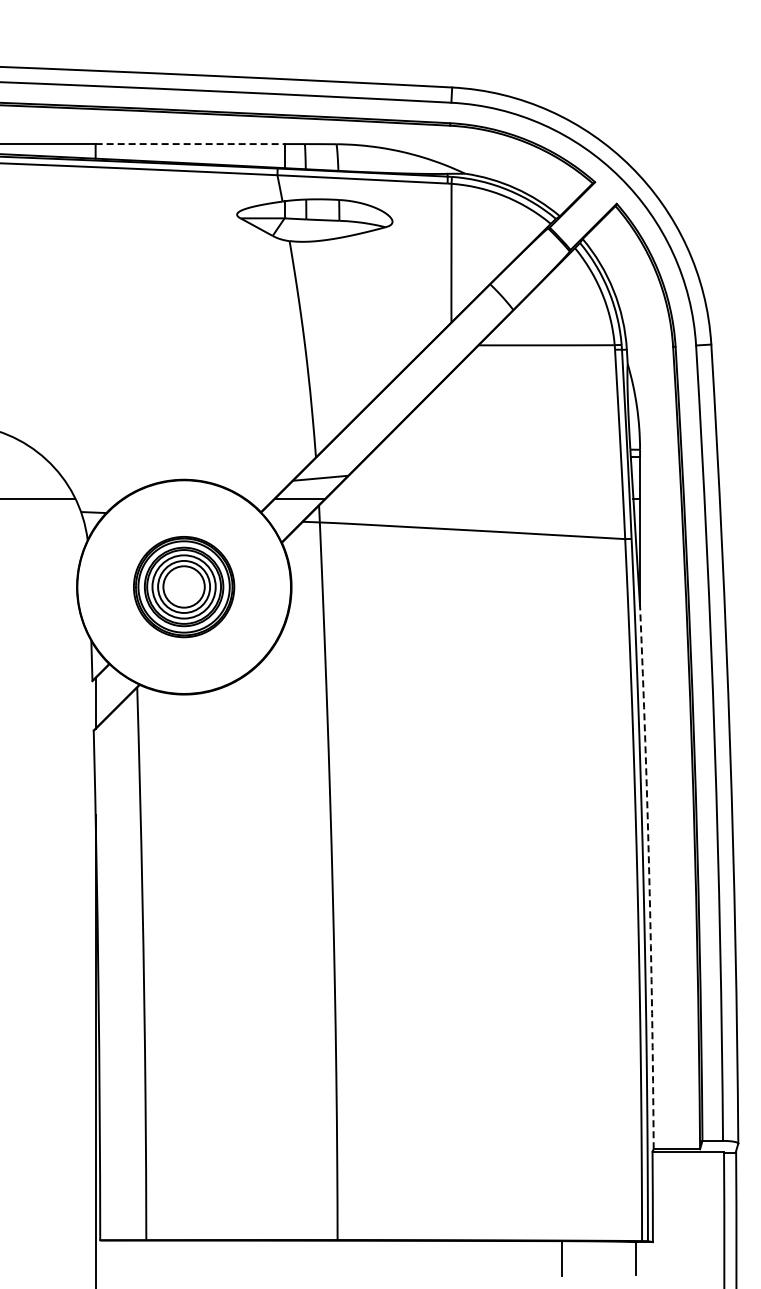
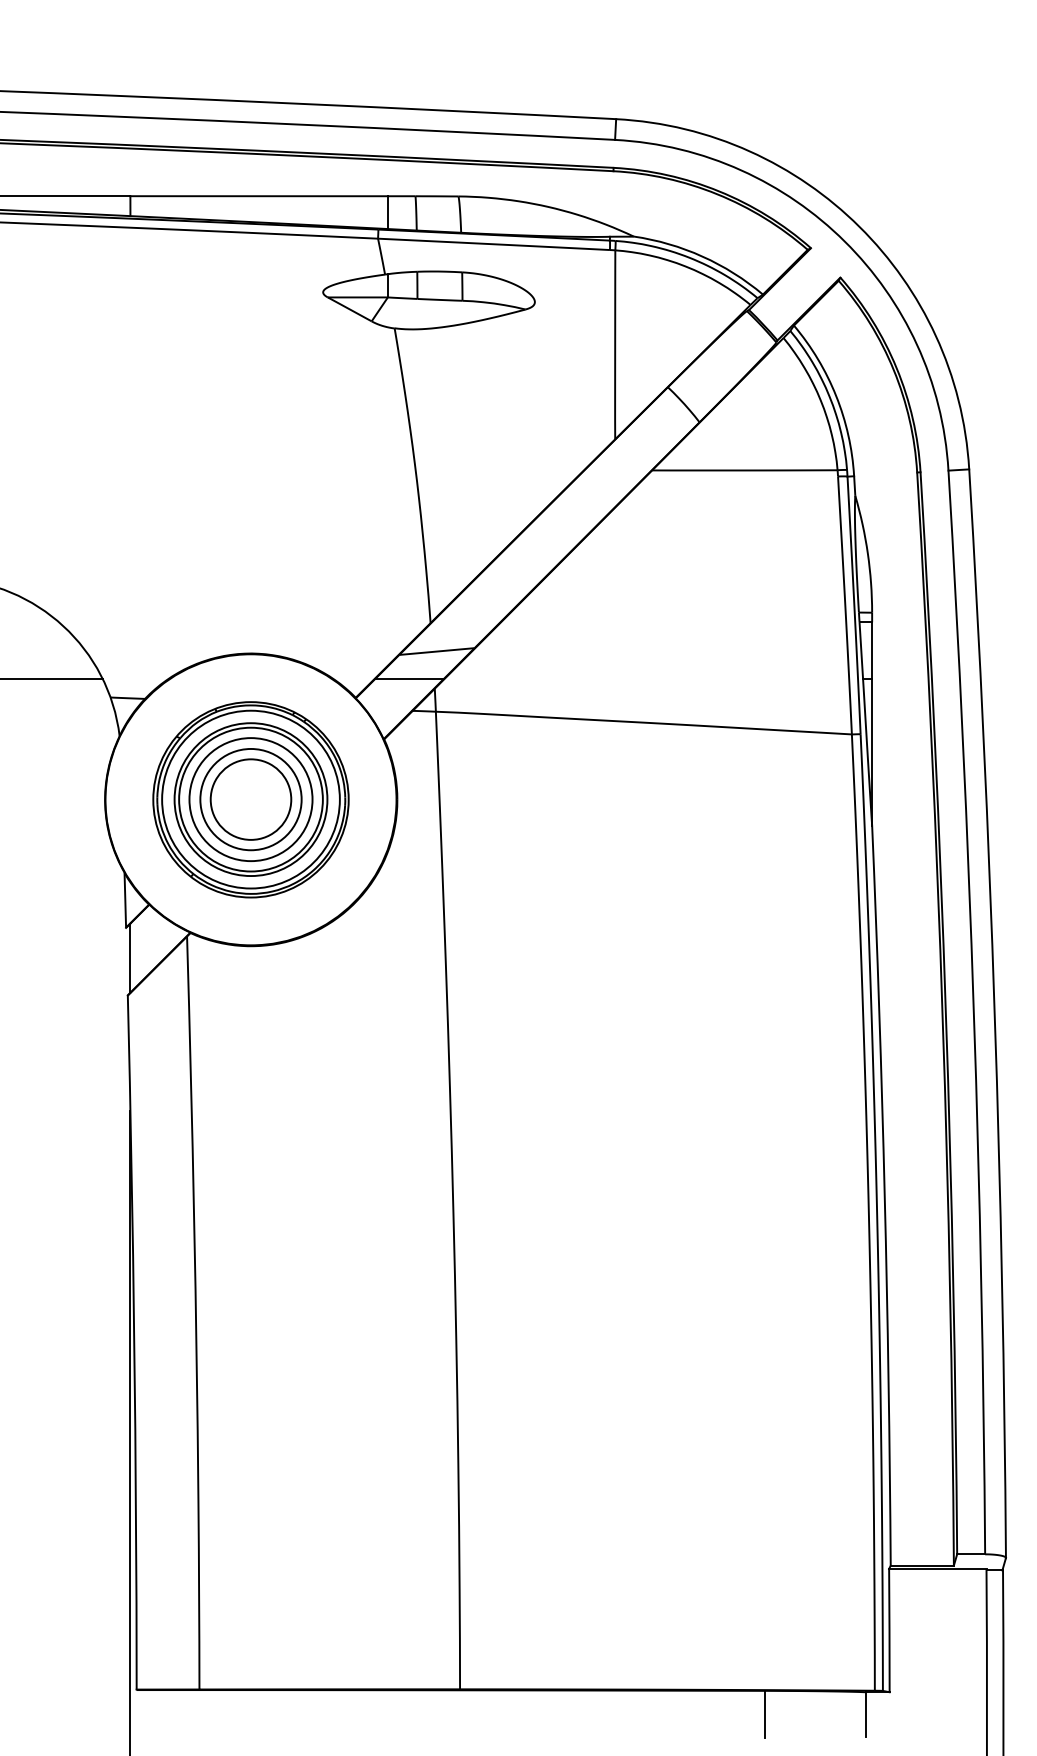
line: (190, 144) -> (259, 196), dashed -> solid
part: (183, 586) -> (250, 798), size x1.43
arc: (649, 877) -> (884, 1195), dashed -> solid

